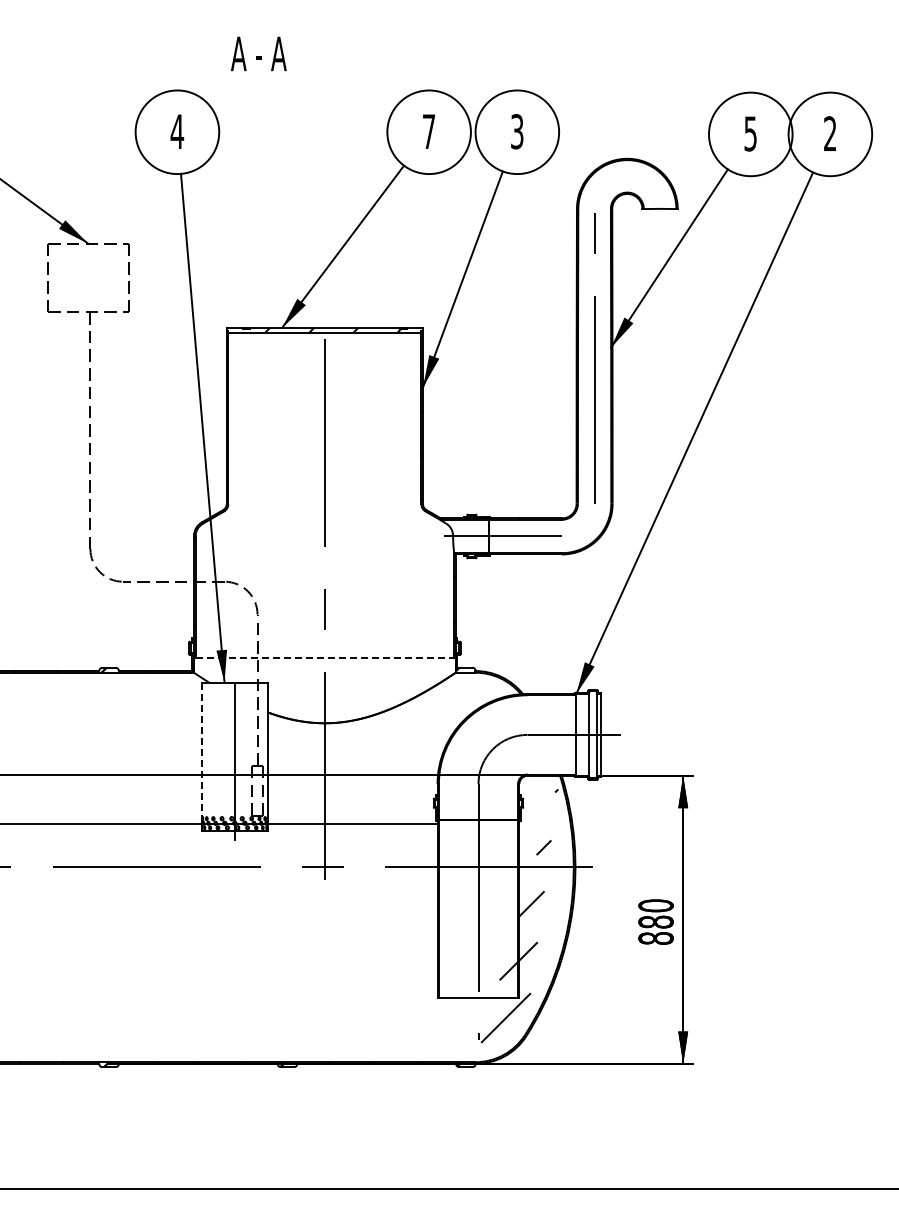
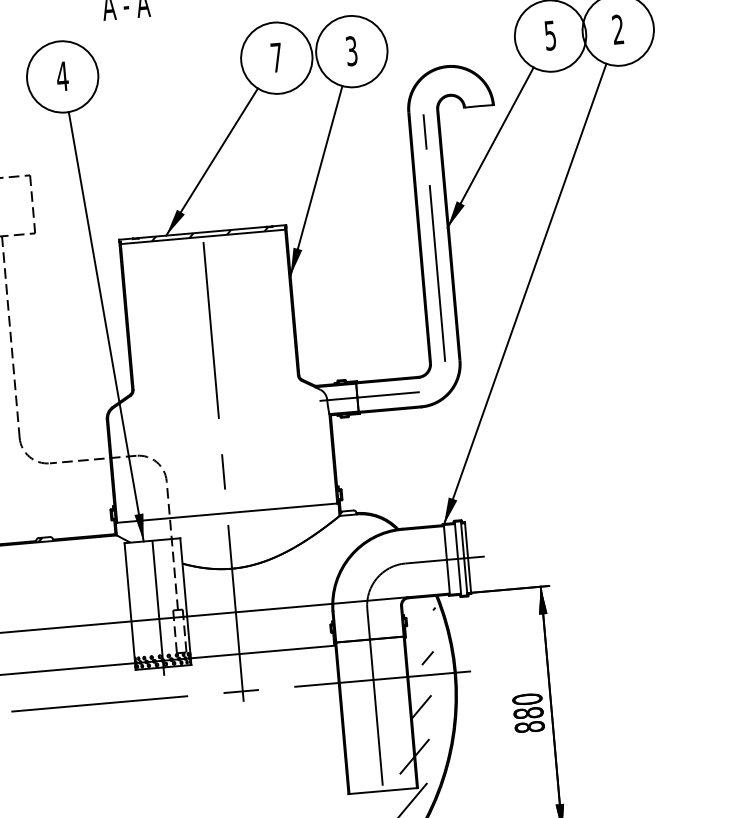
line: (325, 657) -> (227, 512), dashed -> solid
line: (202, 752) -> (130, 602), dashed -> solid

